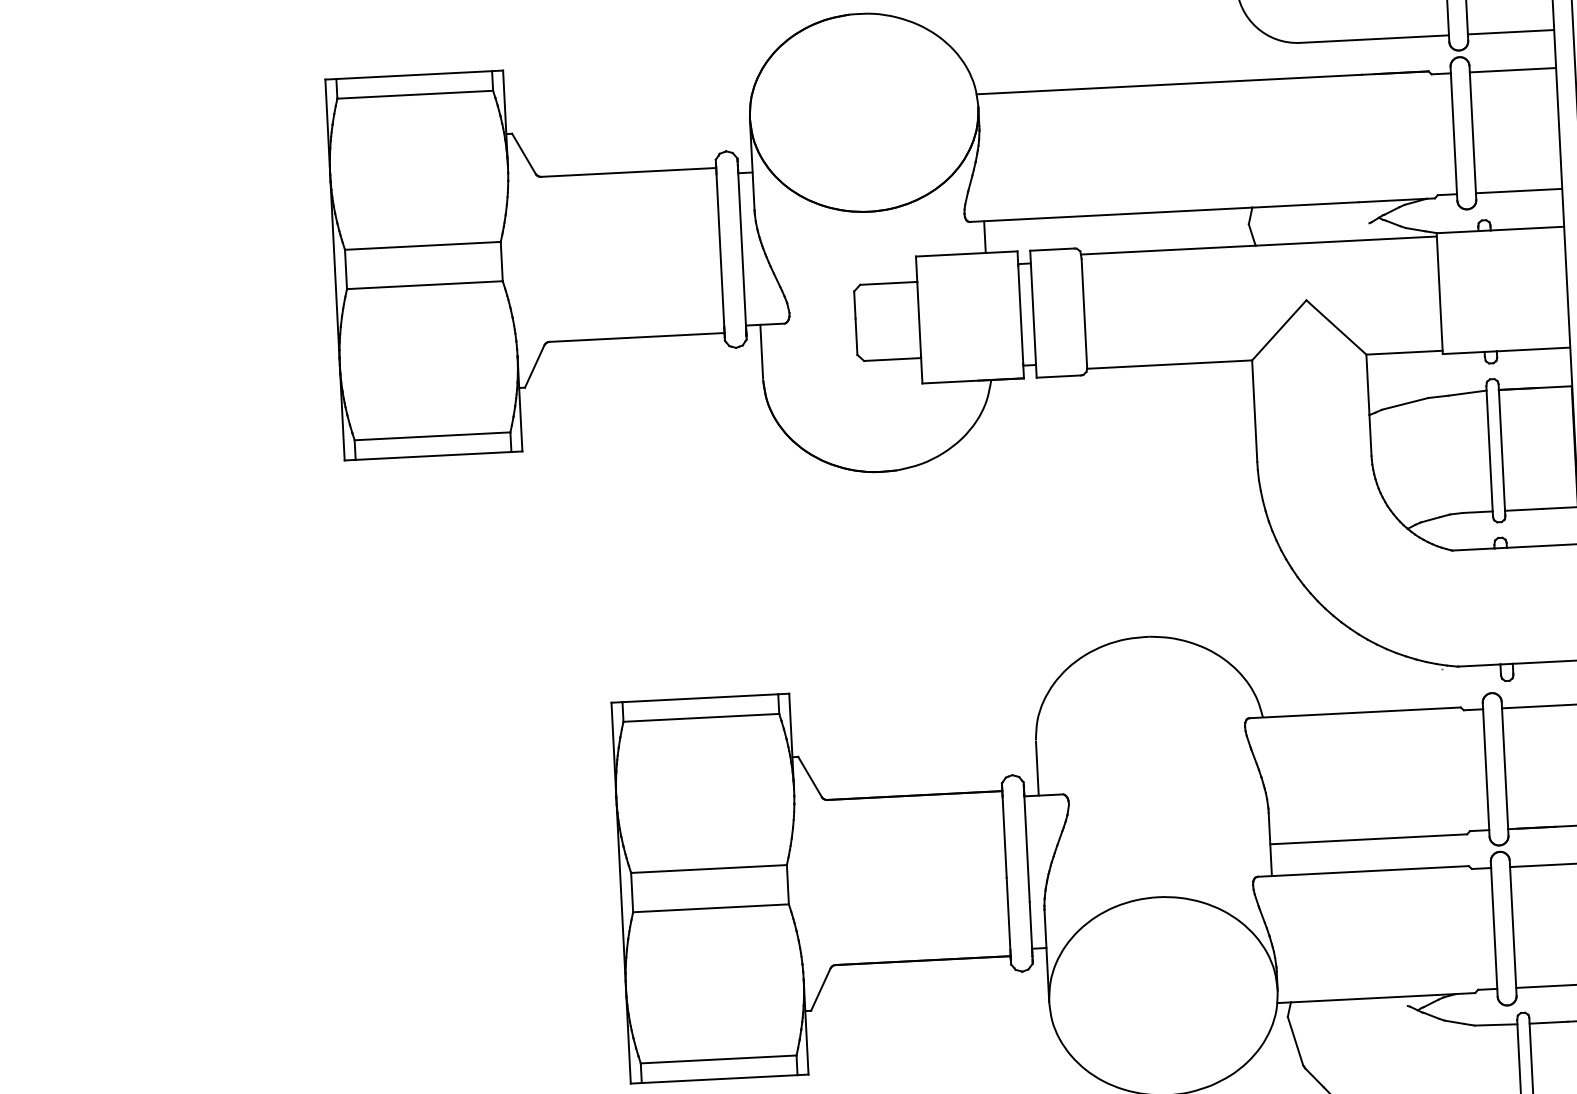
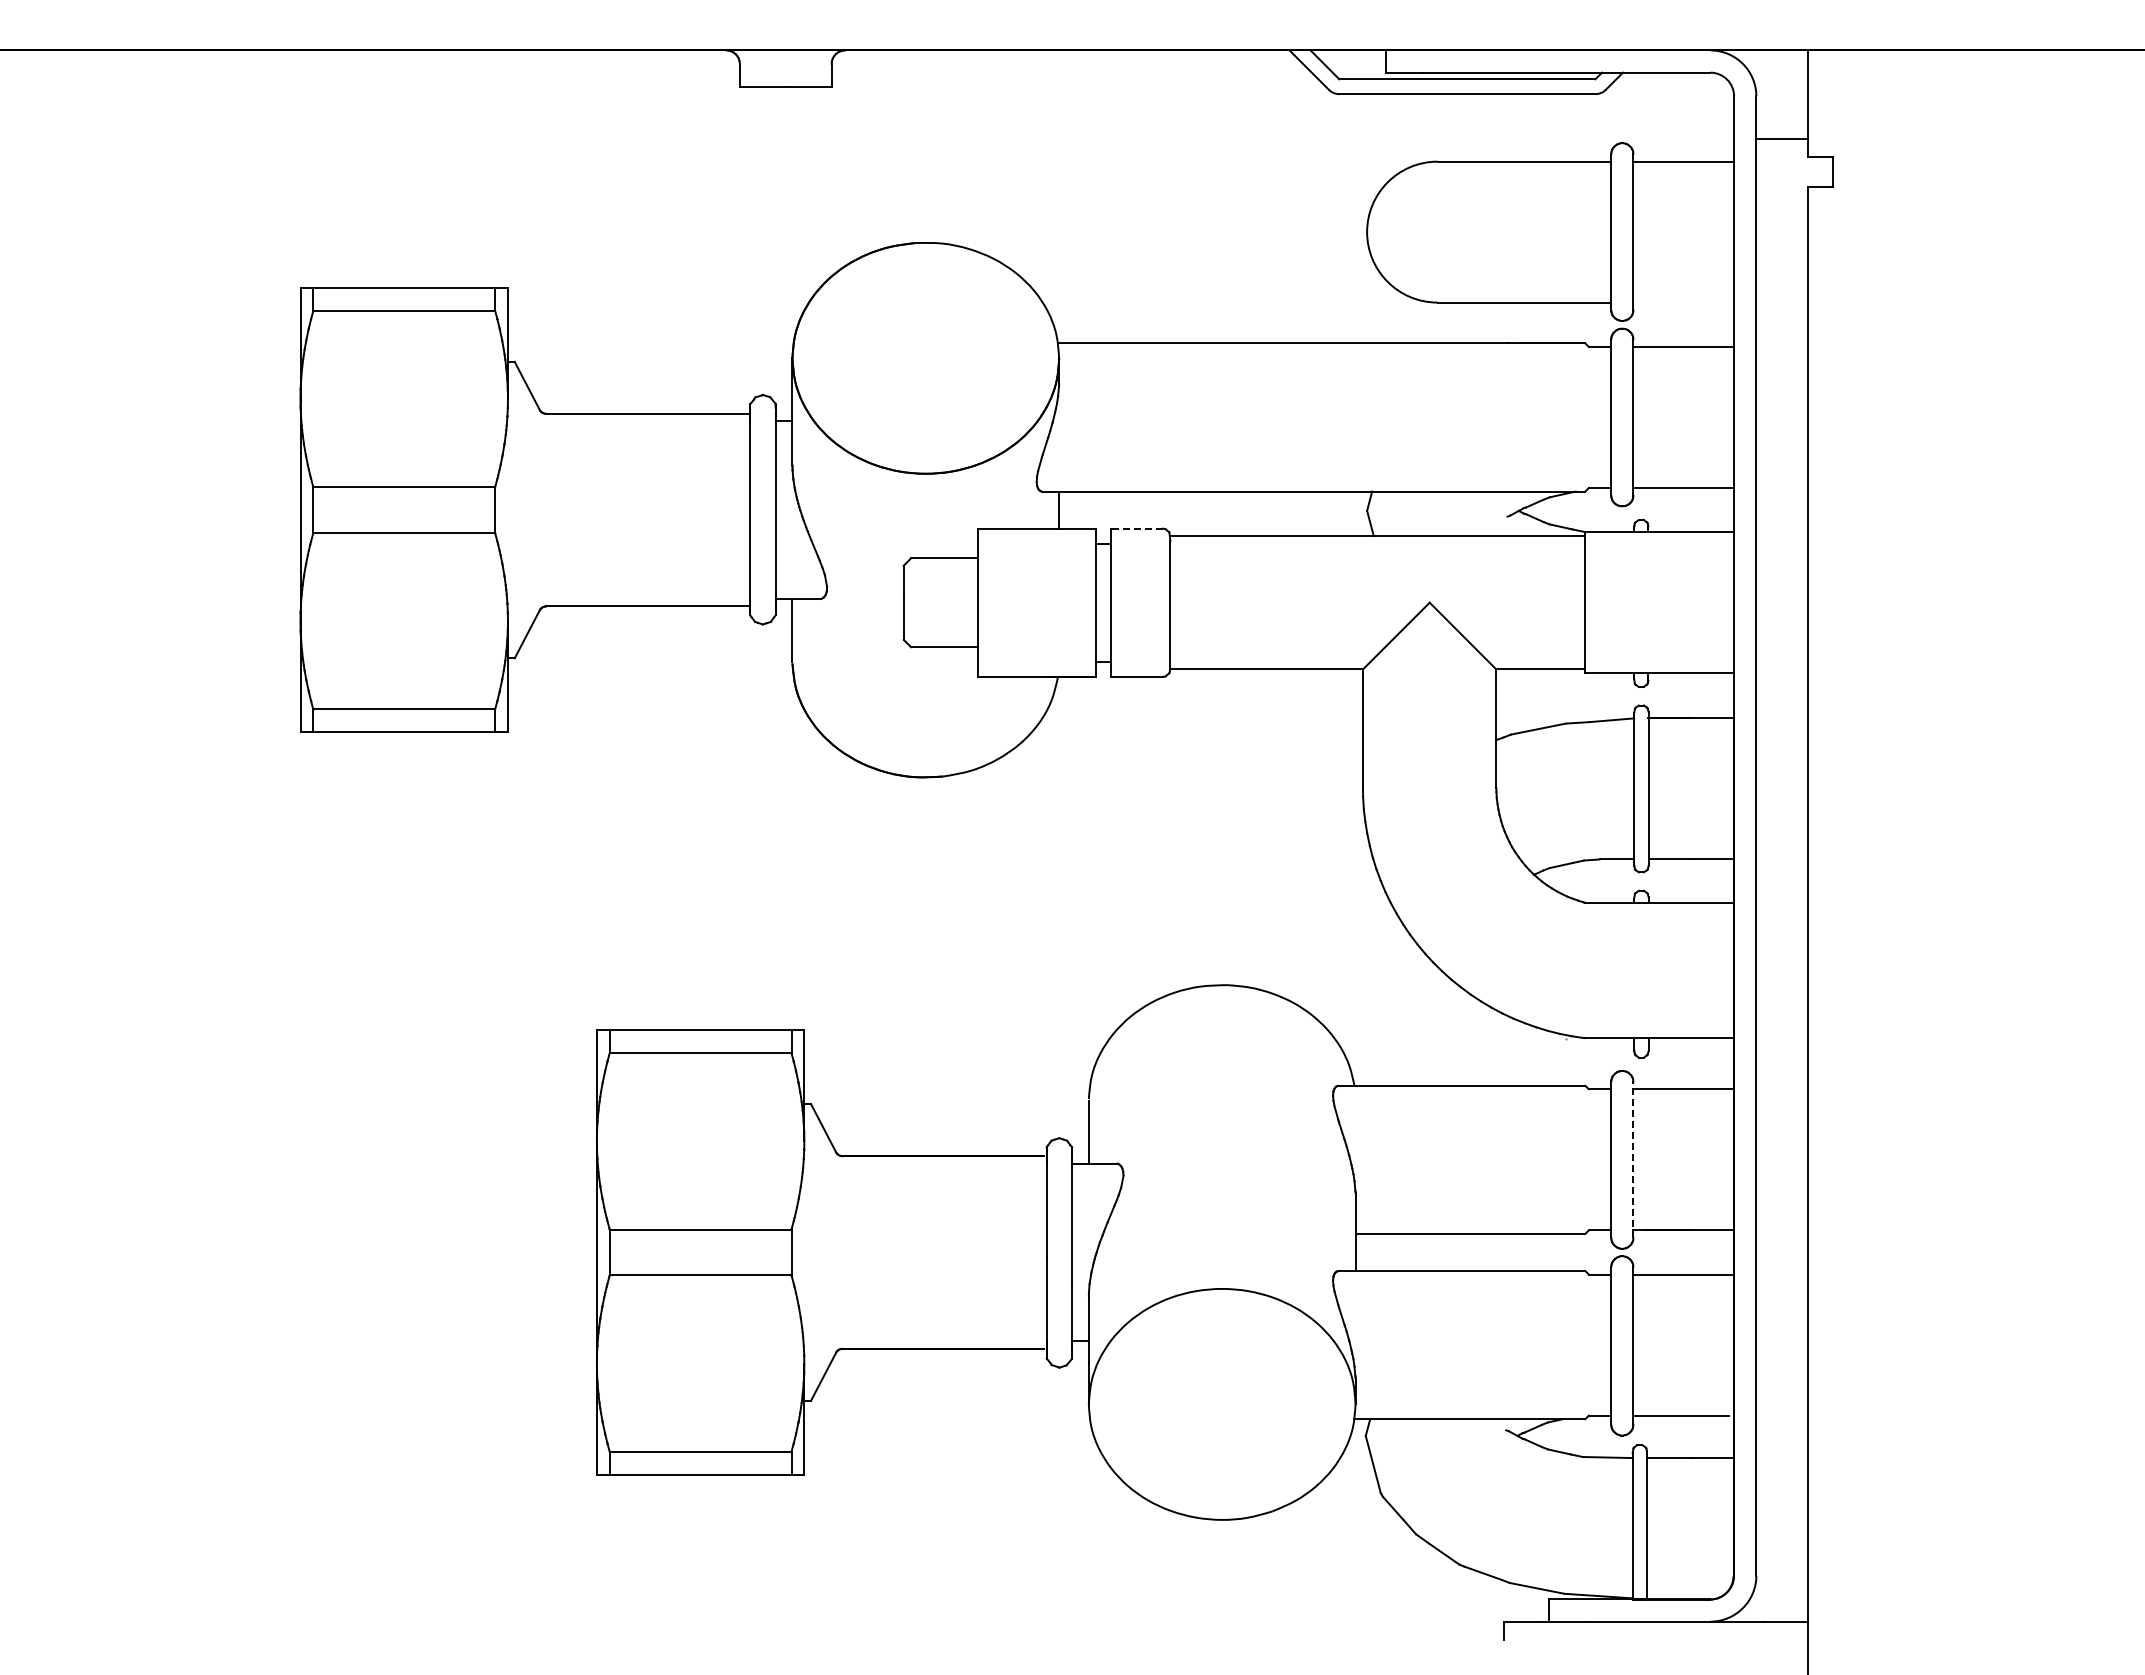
line: (1510, 32) -> (1683, 302), removed
line: (1052, 249) -> (1137, 528), solid -> dashed
line: (1505, 768) -> (1633, 1159), solid -> dashed

